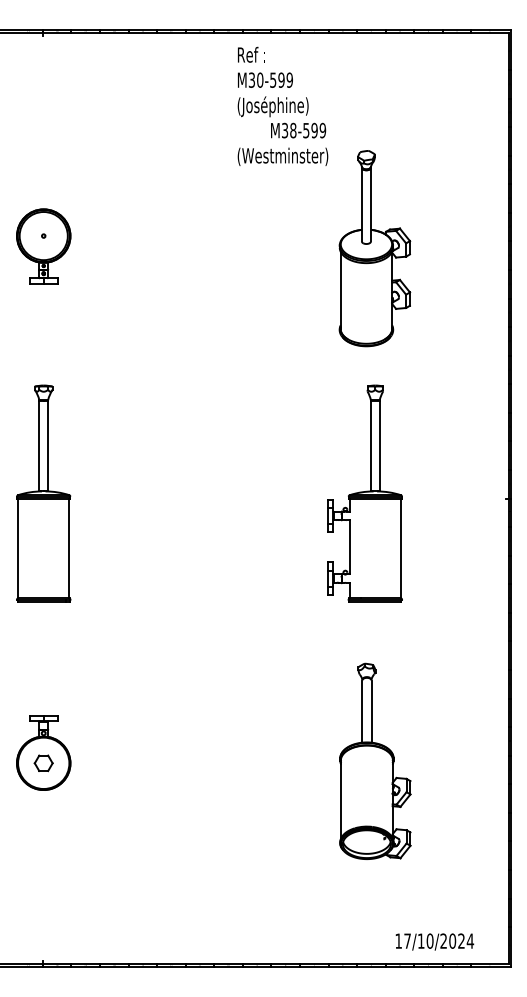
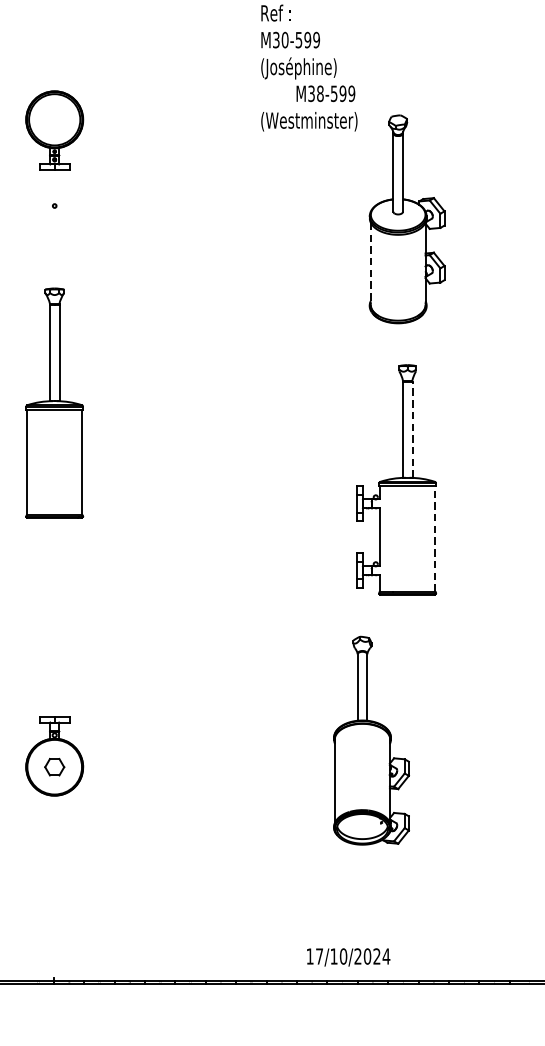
part: (43, 246) -> (54, 130), moved
line: (340, 290) -> (370, 263), solid -> dashed
line: (379, 445) -> (412, 428), solid -> dashed
part: (43, 493) -> (54, 403), moved
line: (401, 548) -> (435, 538), solid -> dashed
part: (375, 760) -> (371, 739), moved
text: (434, 941) -> (348, 956), moved

